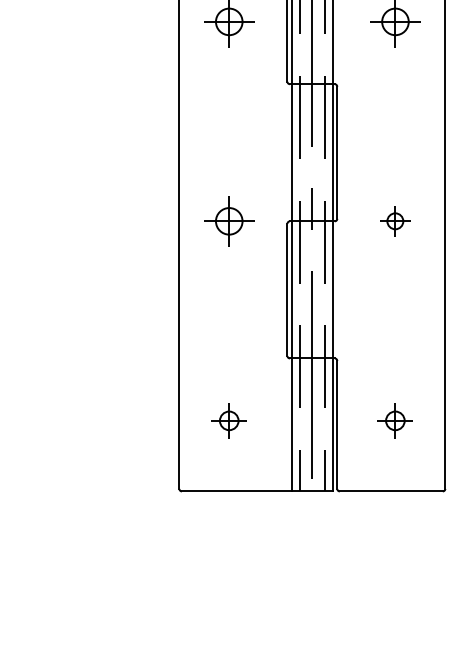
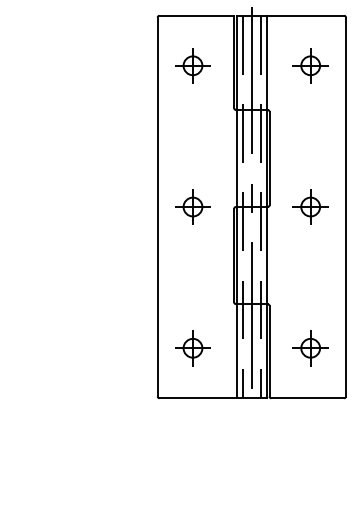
part: (395, 220) -> (310, 206), size x1.67
part: (228, 421) -> (192, 348), size x1.43
part: (395, 421) -> (310, 348), size x1.43

